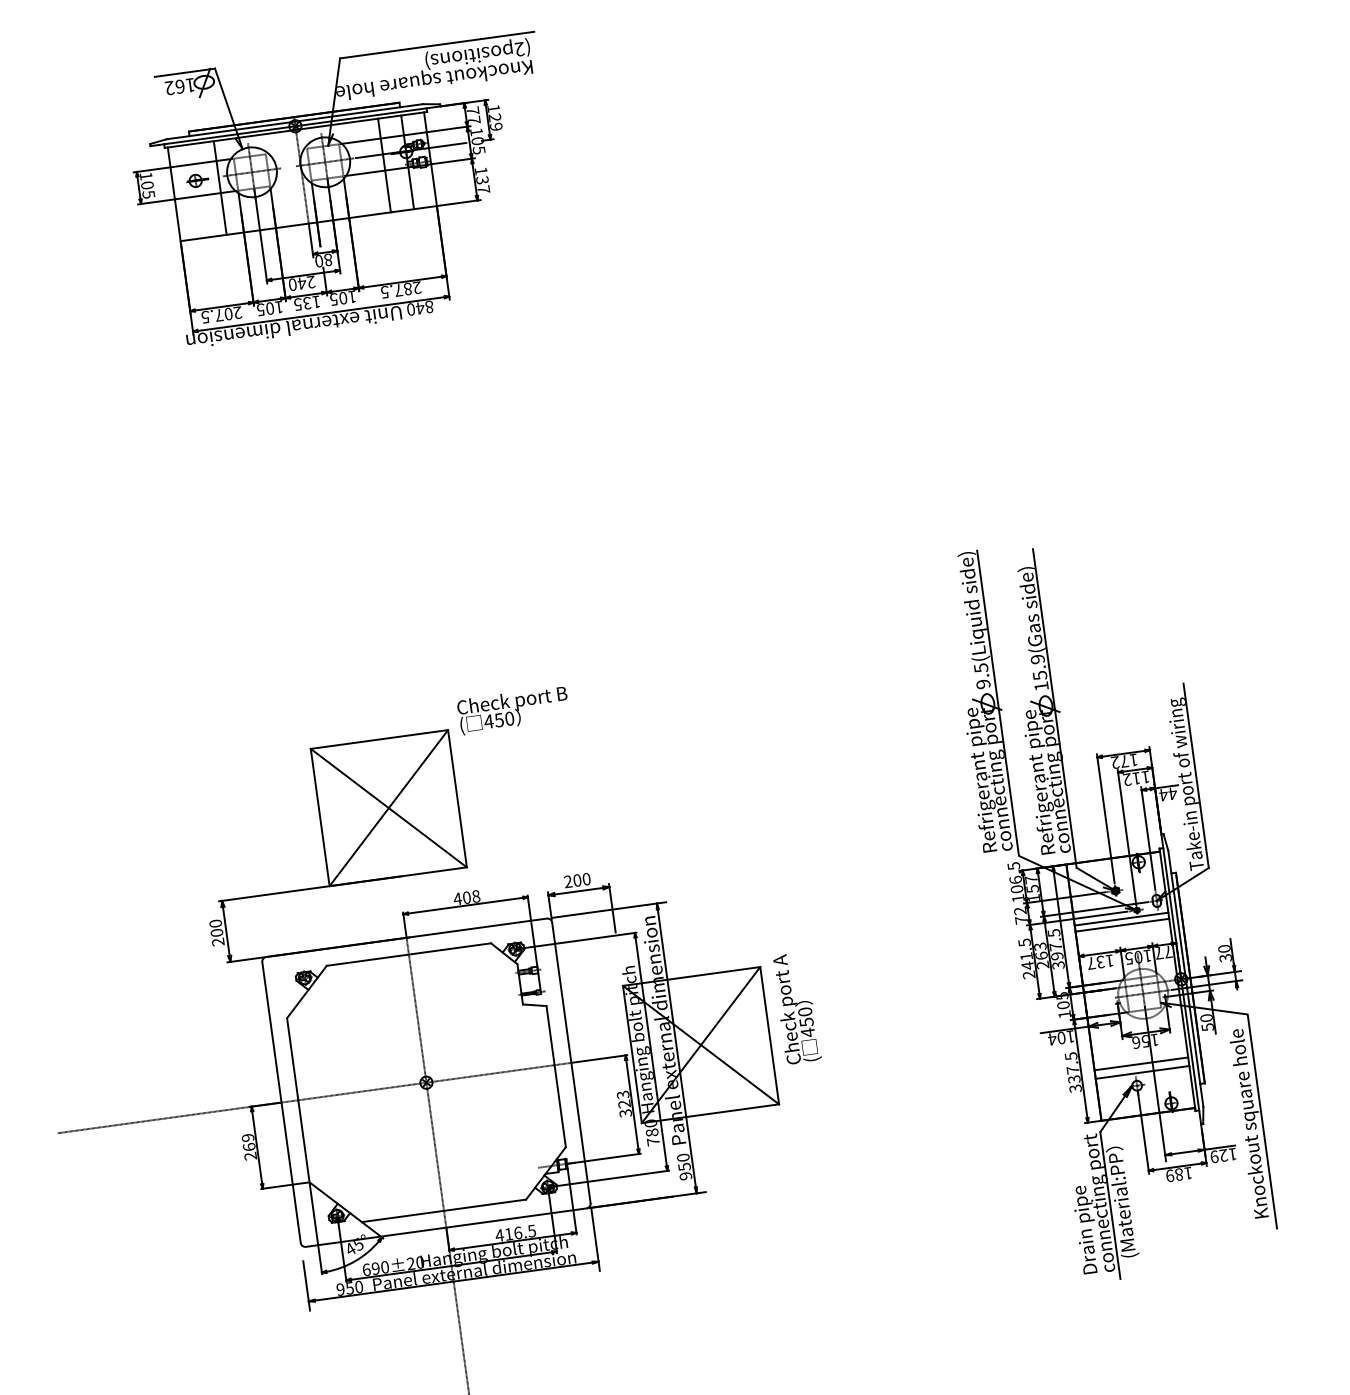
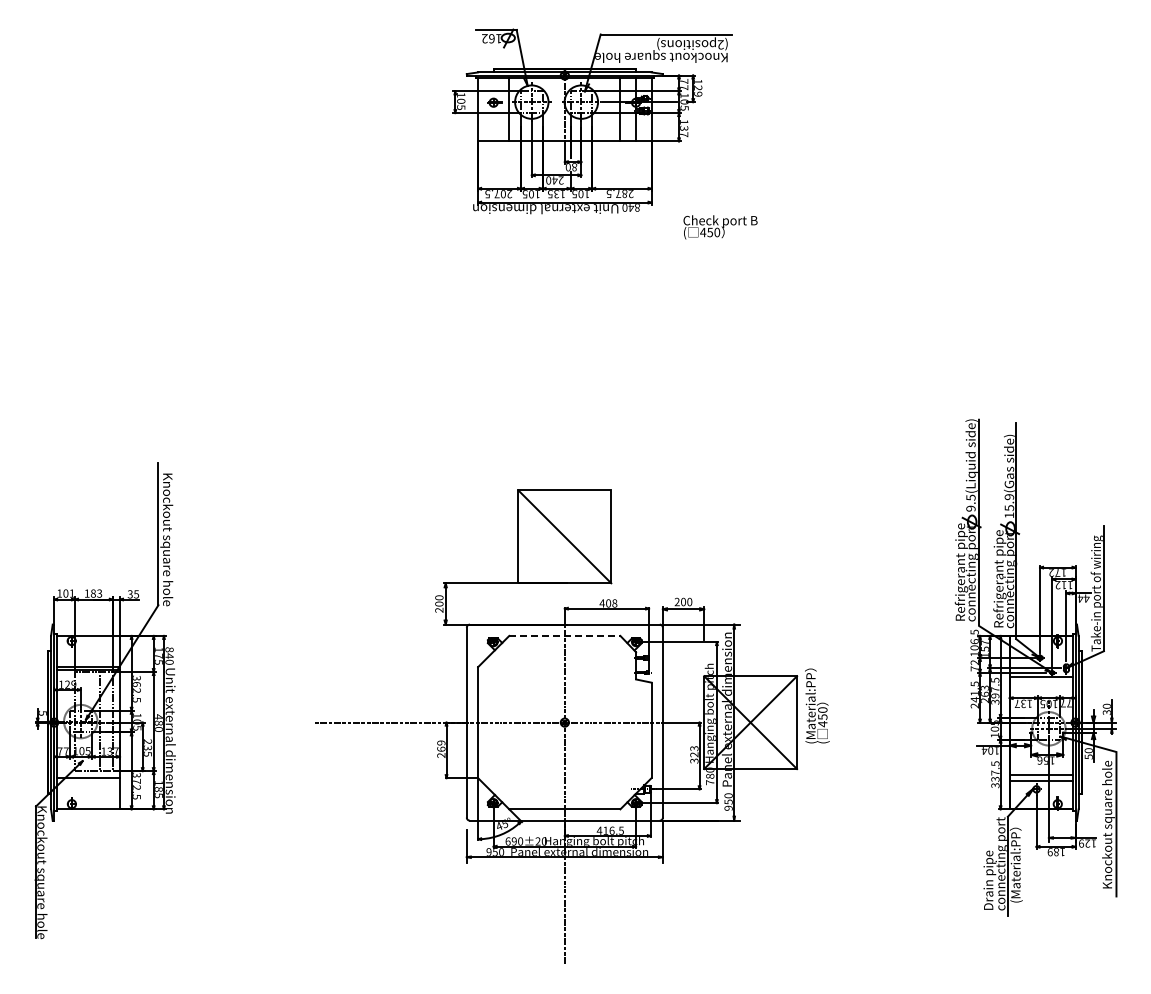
text: (513, 710) -> (720, 227), moved
line: (388, 807) -> (564, 536), removed
line: (1122, 925) -> (1041, 681), removed
line: (408, 954) -> (564, 635), solid -> dashed
text: (787, 1007) -> (811, 705), Check port A -> (Material:PP）

